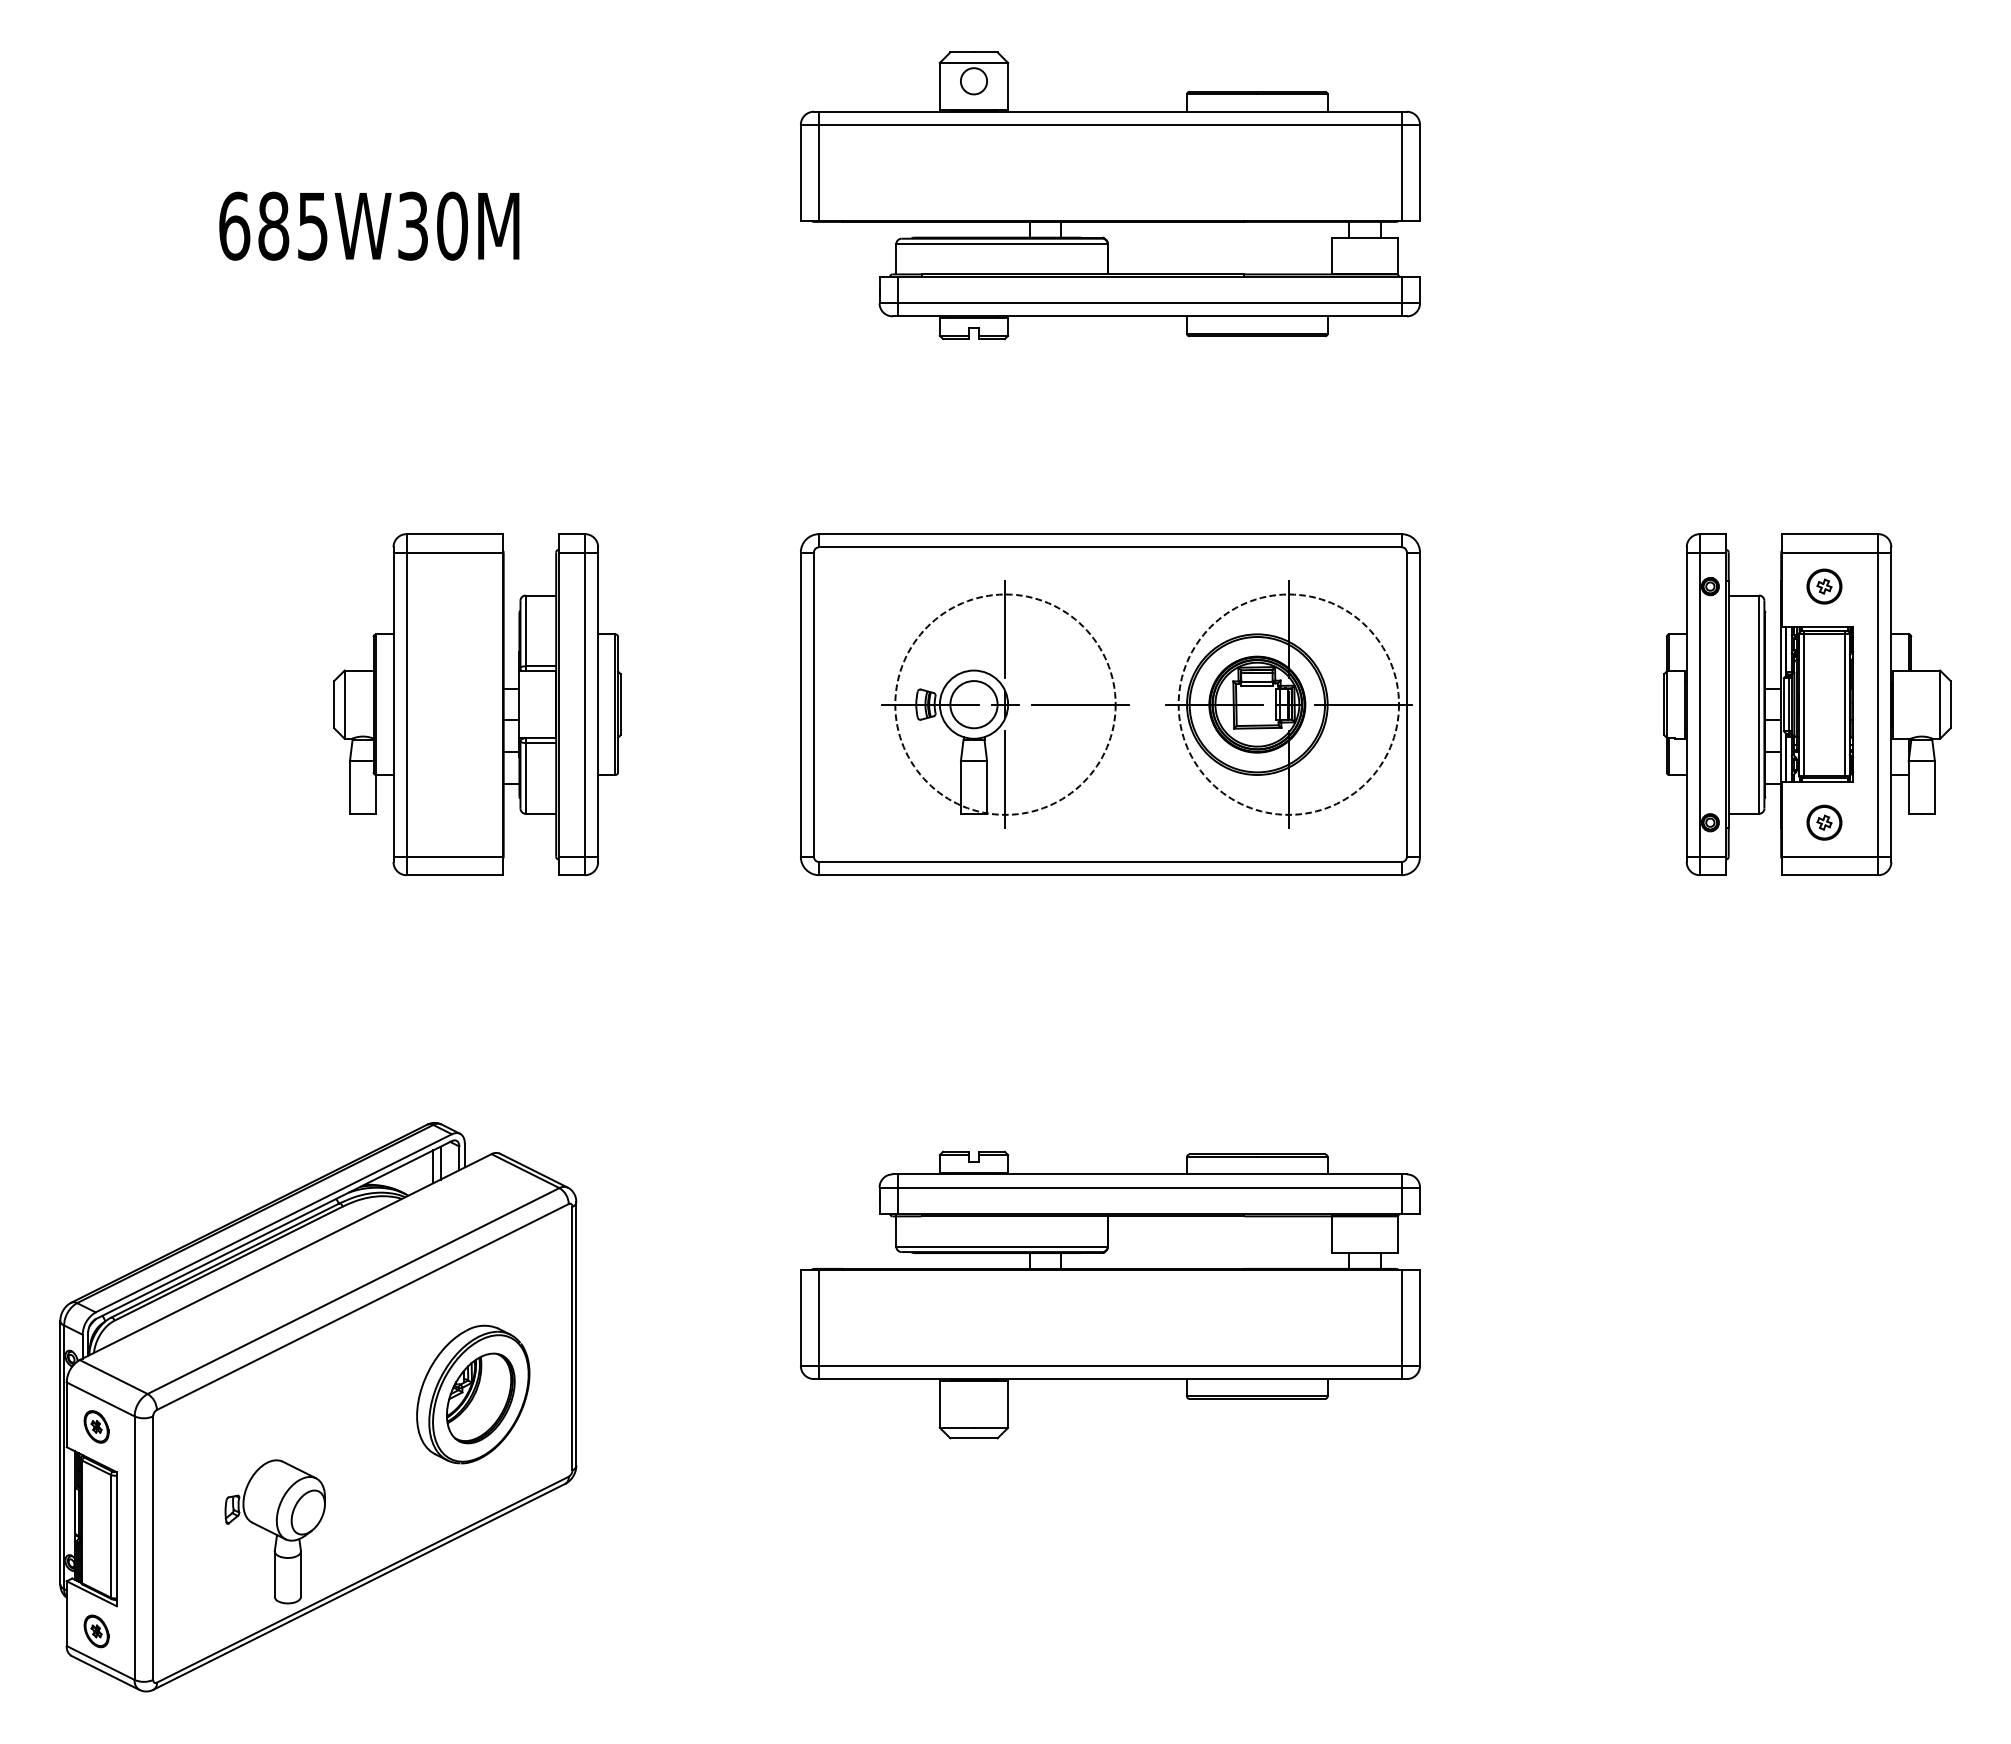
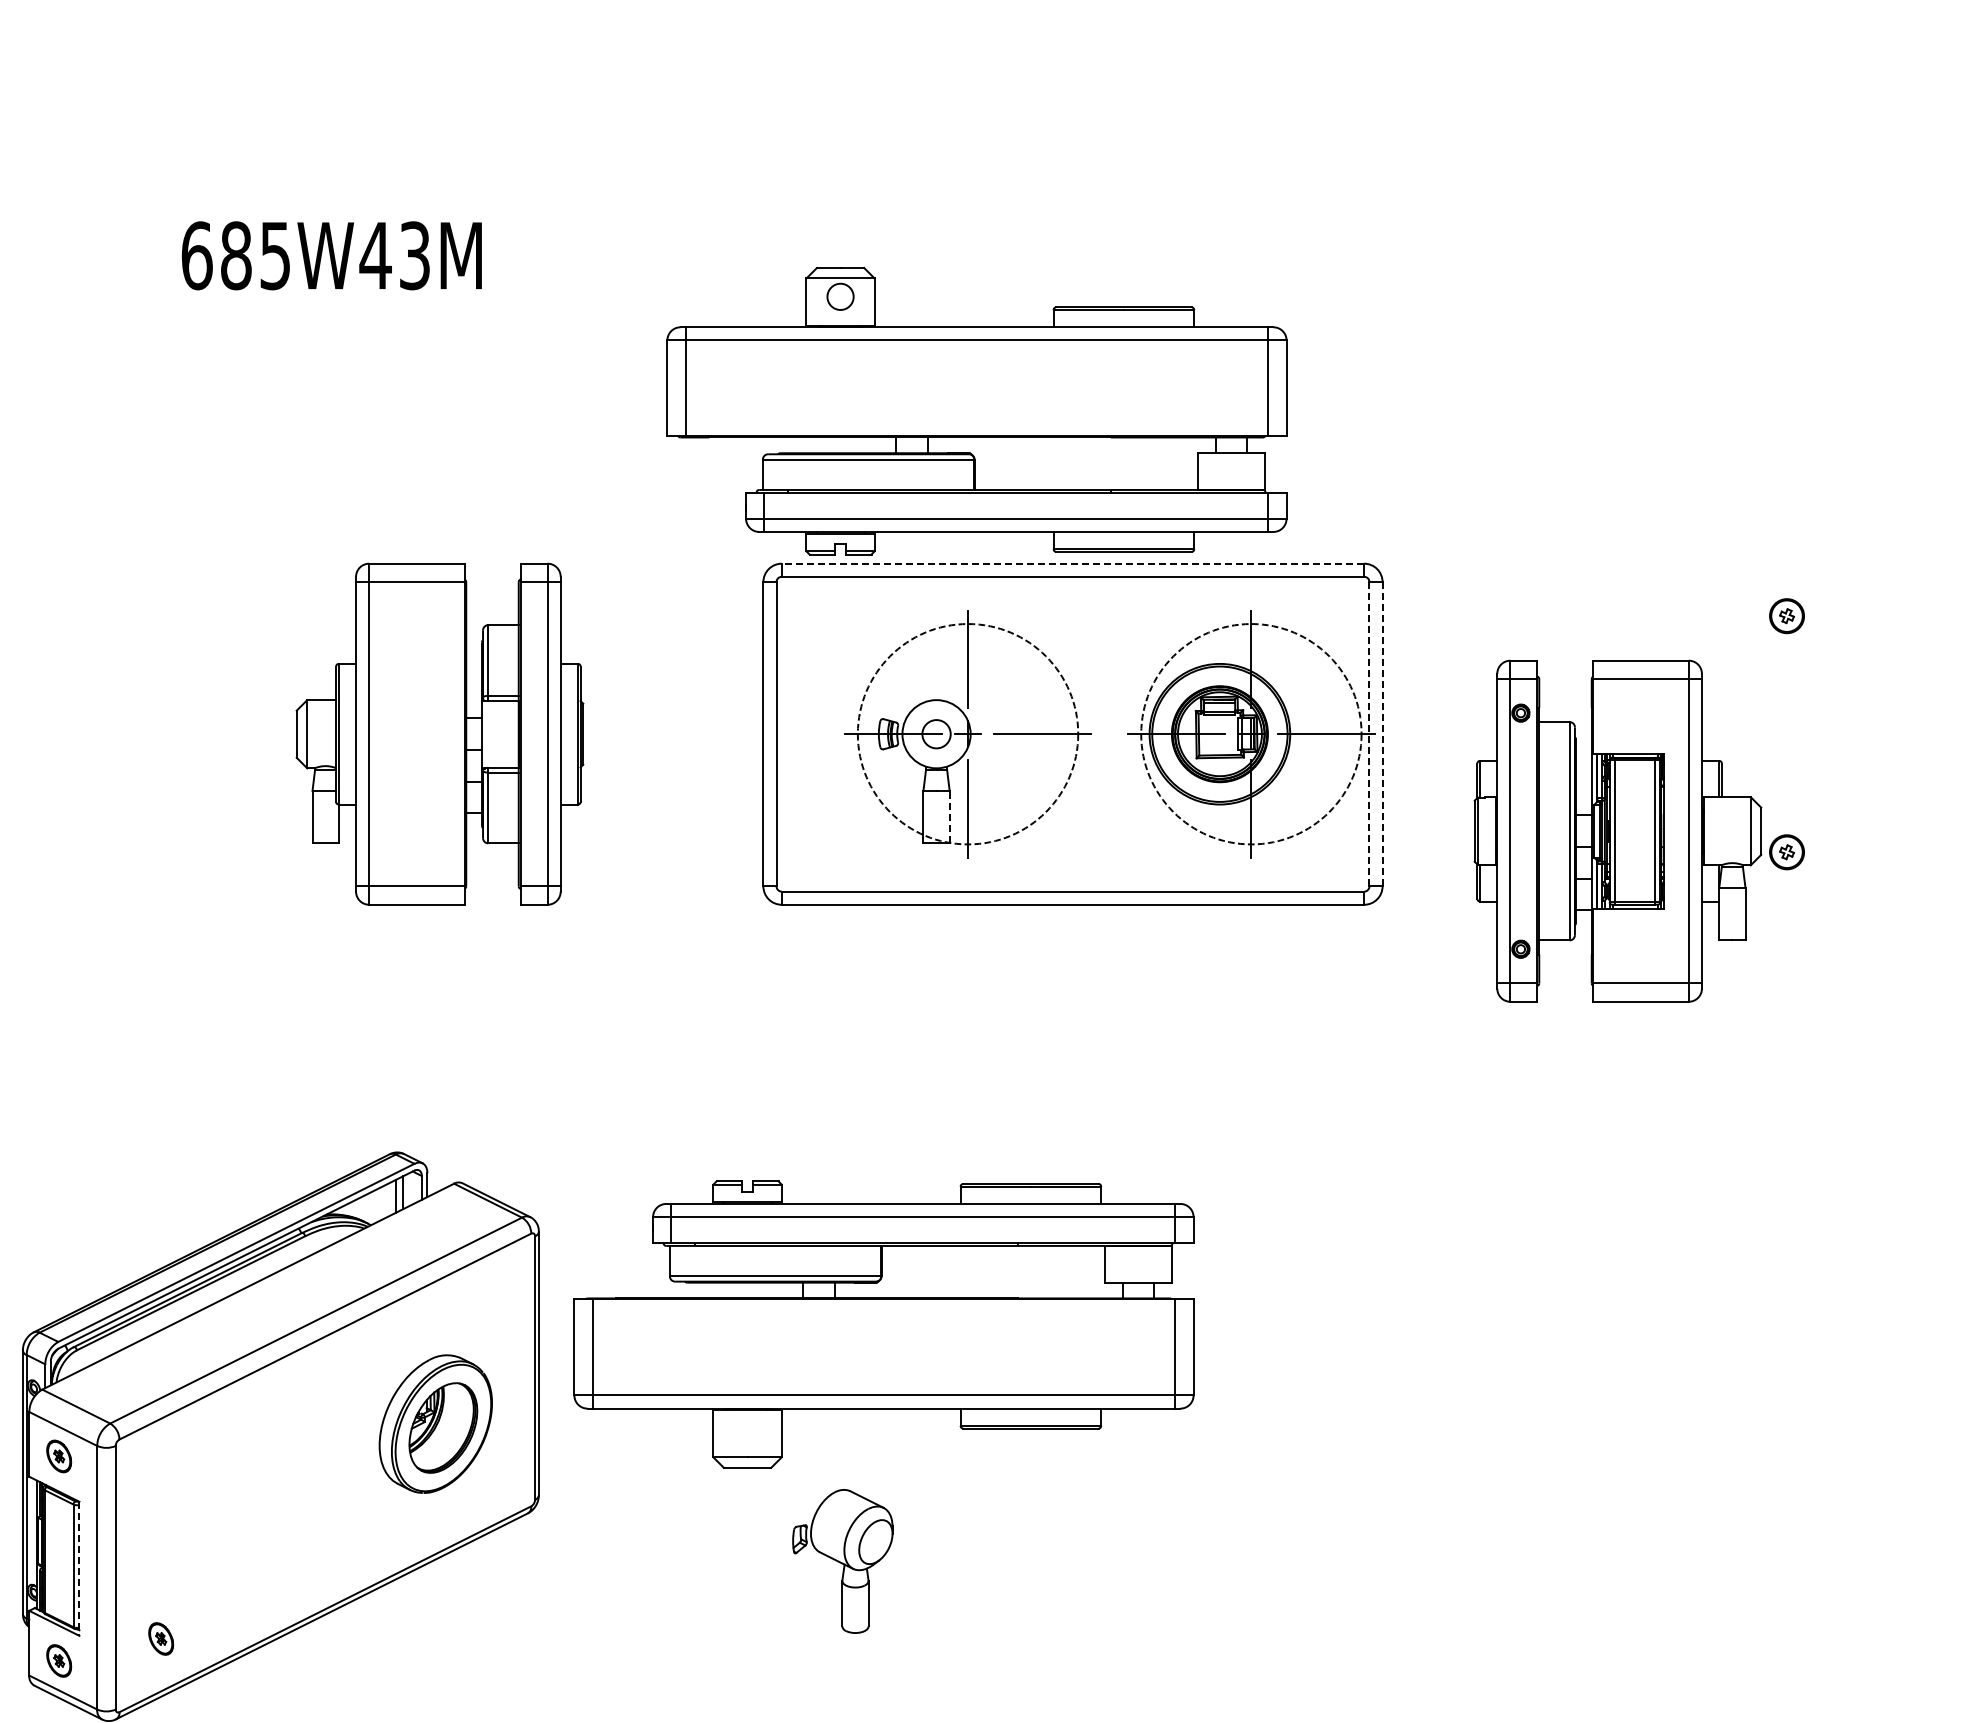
part: (1110, 195) -> (977, 411), moved
text: (431, 225) -> (394, 255), 685W30M -> 685W43M
line: (1109, 534) -> (1072, 564), solid -> dashed
circle: (973, 704) -> (936, 734), size x0.6
line: (1406, 704) -> (1369, 734), solid -> dashed
line: (1420, 704) -> (1383, 734), solid -> dashed
part: (1807, 704) -> (1618, 831), moved
line: (987, 787) -> (950, 817), solid -> dashed
part: (1110, 1294) -> (884, 1324), moved
part: (274, 1531) -> (842, 1561), moved
line: (116, 1539) -> (79, 1569), solid -> dashed
part: (198, 1609) -> (161, 1639), added

